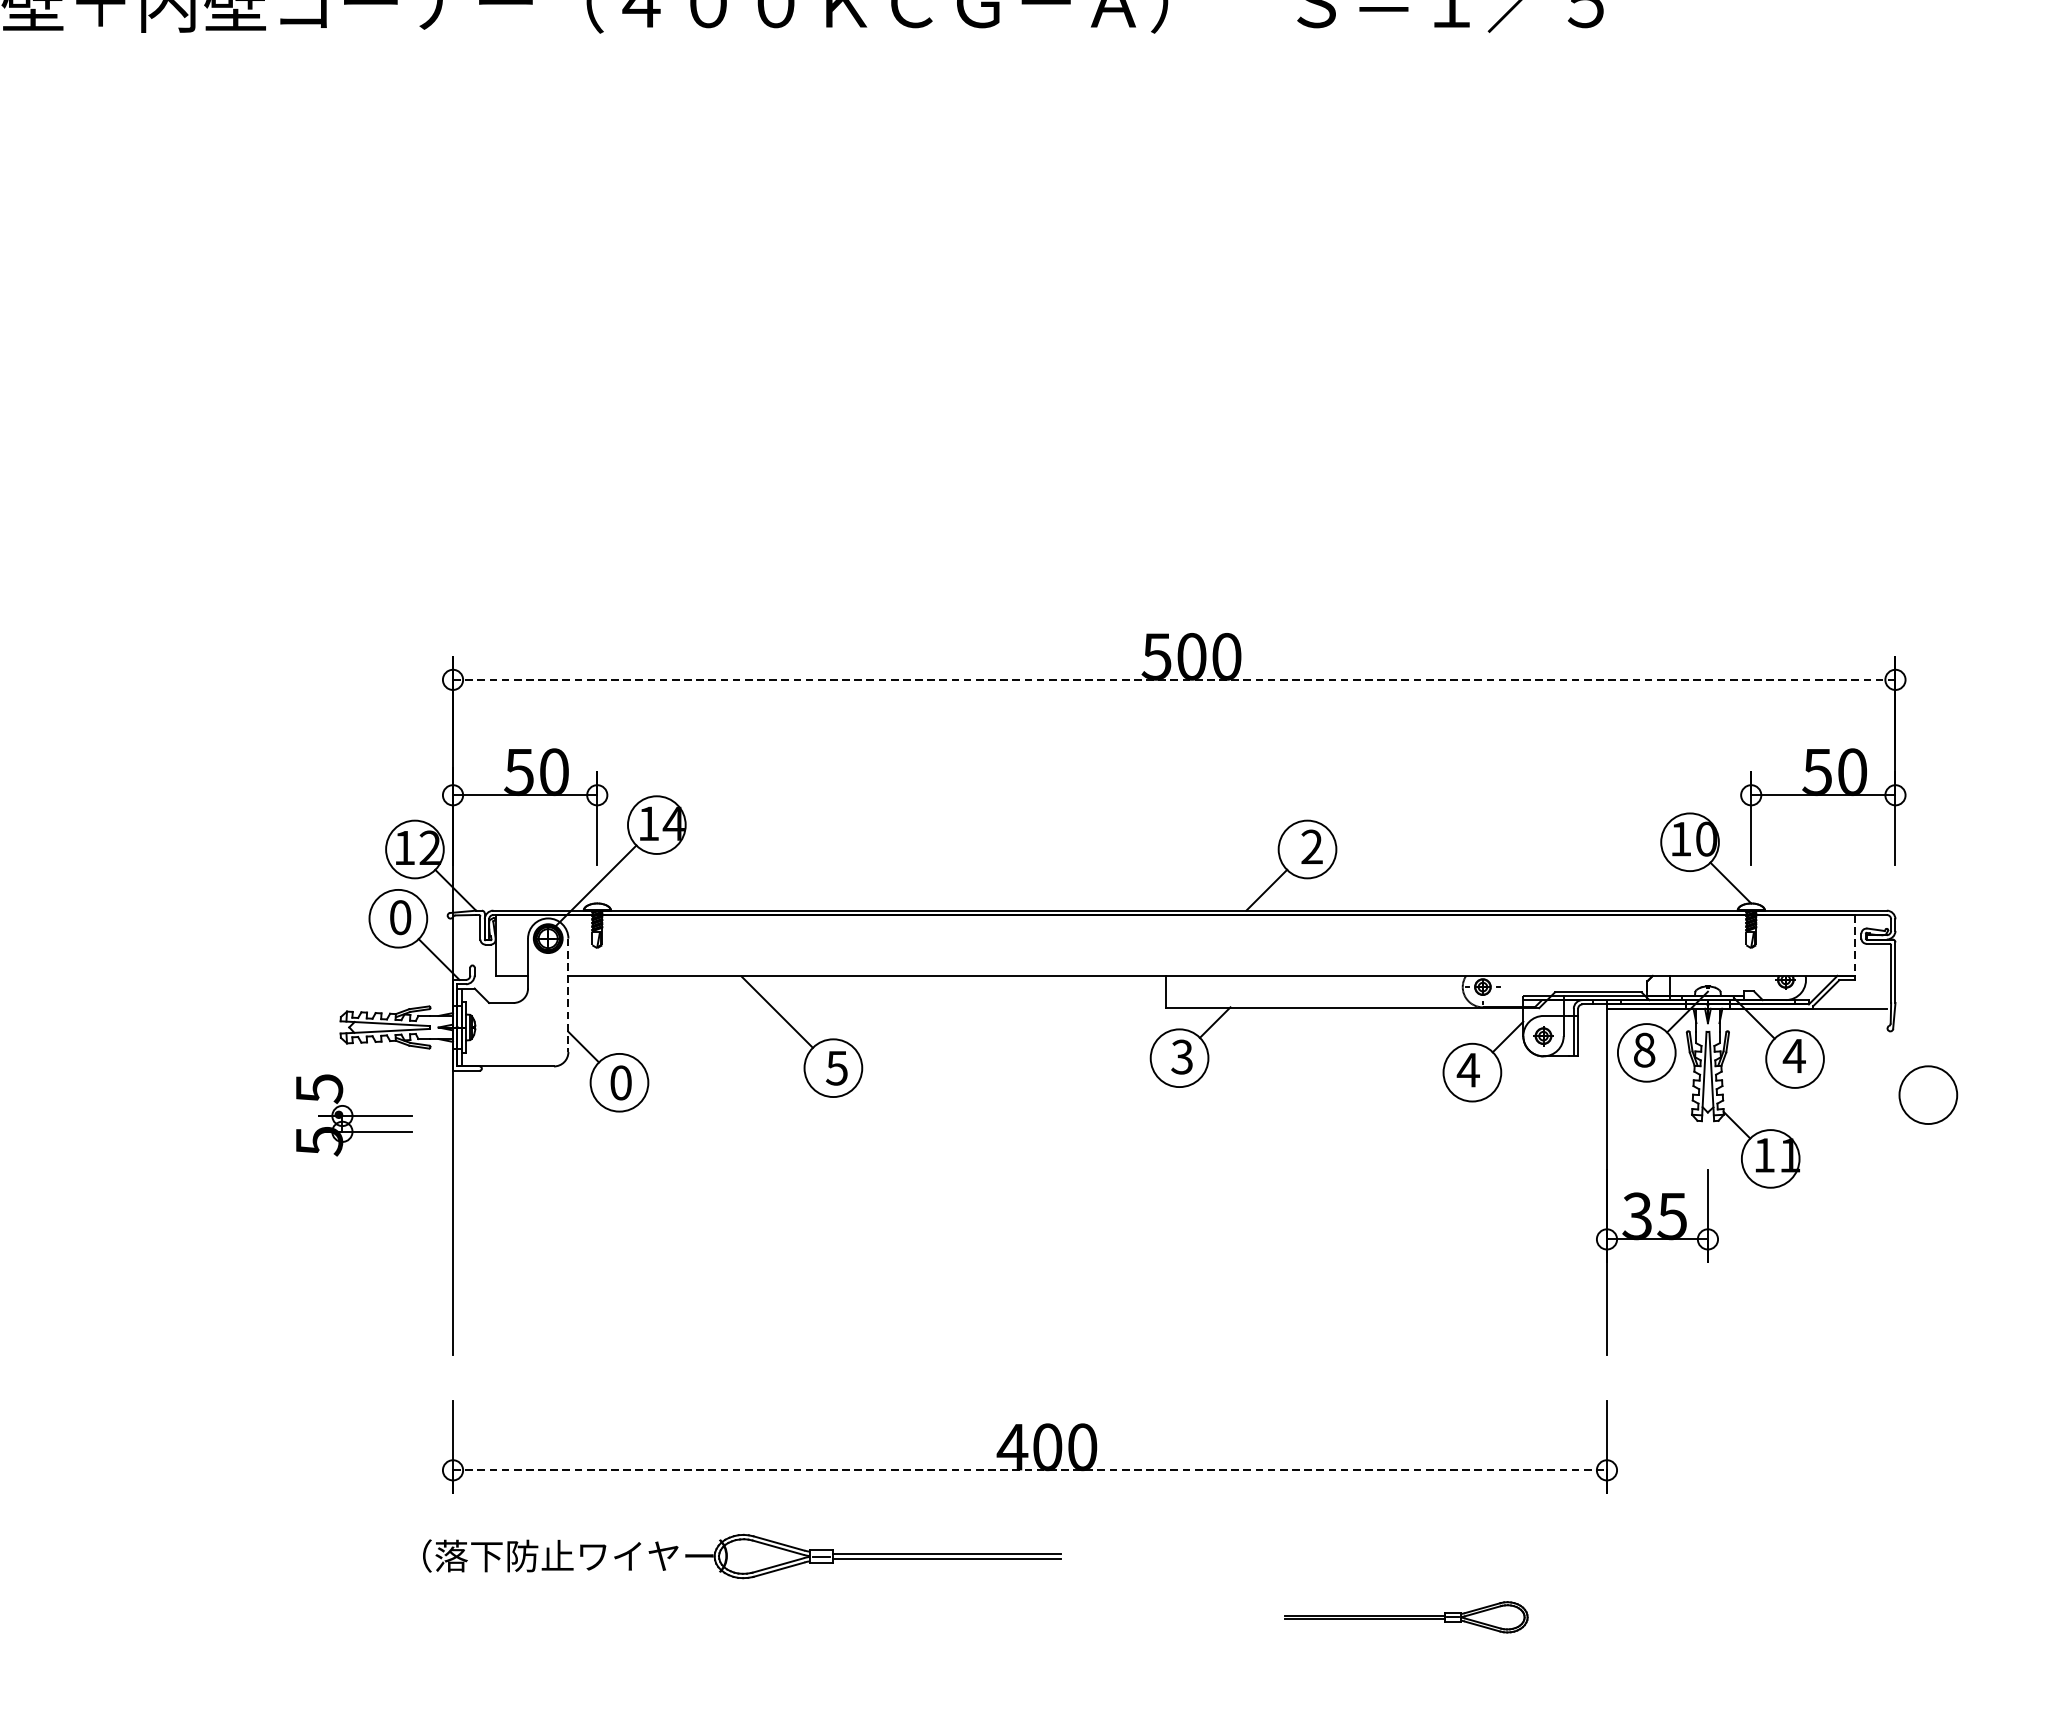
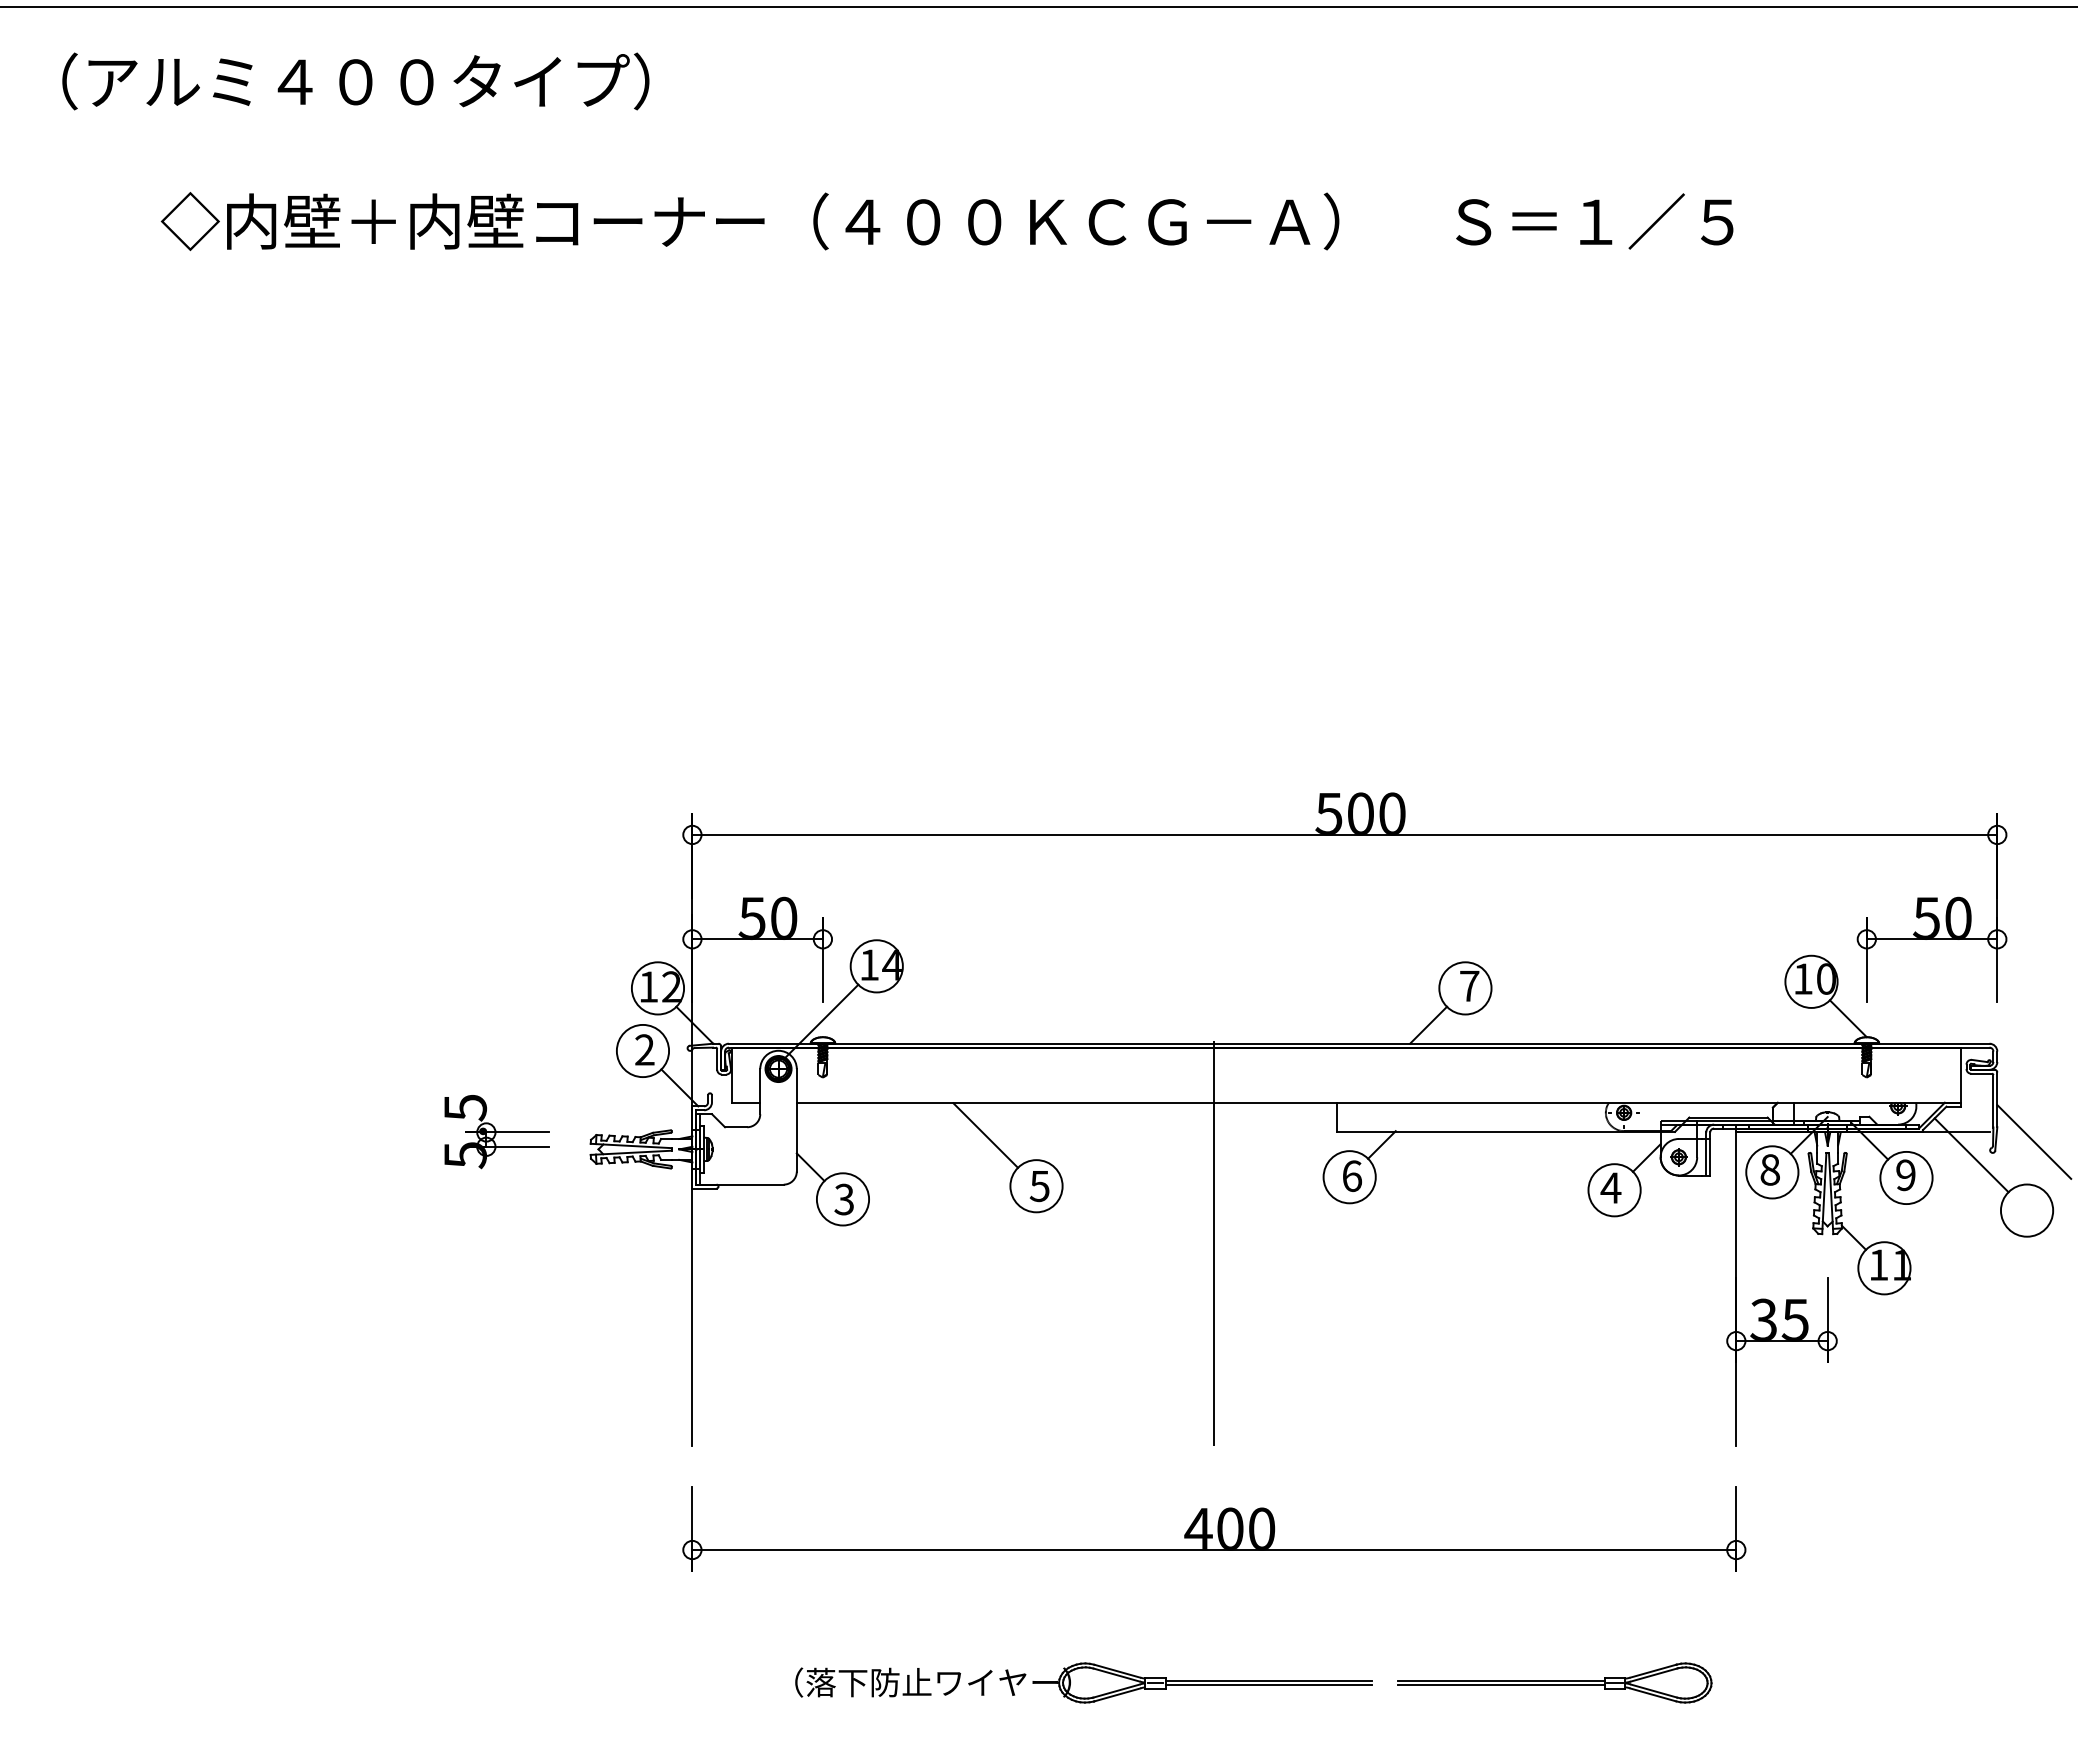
line: (1174, 679) -> (1345, 834), dashed -> solid
text: (1312, 846) -> (1469, 985), 2 -> 7
text: (400, 917) -> (644, 1049), 0 -> 2
line: (1854, 945) -> (1960, 1075), dashed -> solid
line: (568, 995) -> (796, 1120), dashed -> solid
line: (1936, 1018) -> (2034, 1141), added
line: (1866, 1034) -> (1971, 1155), added
text: (1793, 1056) -> (1905, 1175), 4 -> 9
text: (1182, 1057) -> (1352, 1176), 3 -> 6
text: (621, 1082) -> (844, 1199), 0 -> 3
part: (353, 1116) -> (496, 1132), moved
line: (1030, 1131) -> (1214, 1243), added
line: (1030, 1470) -> (1214, 1550), dashed -> solid
part: (741, 1555) -> (1083, 1682), moved
part: (1405, 1616) -> (1554, 1682), size x1.43

